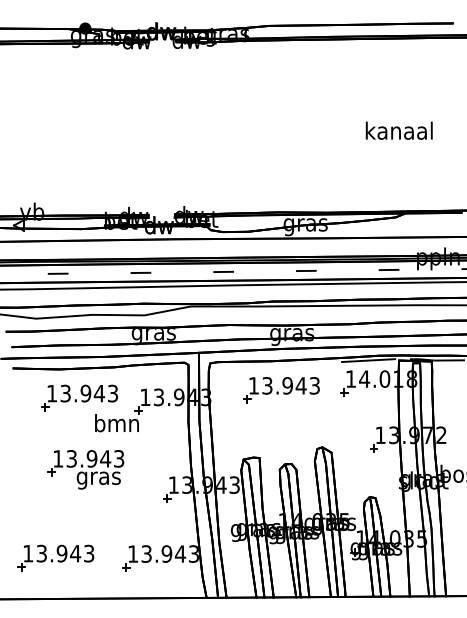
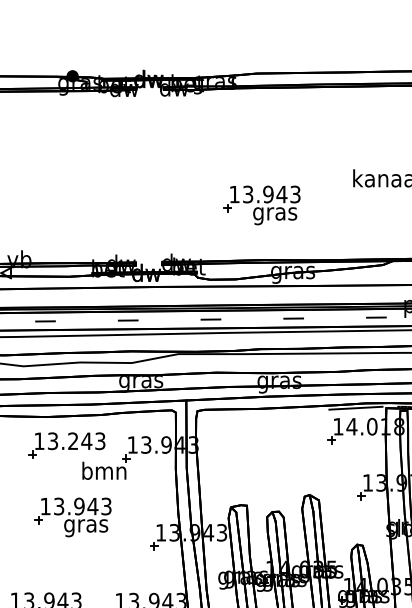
part: (274, 157) -> (261, 205), added
part: (281, 390) -> (268, 438), removed
text: (85, 393) -> (72, 441), 13.943 -> 13.243

